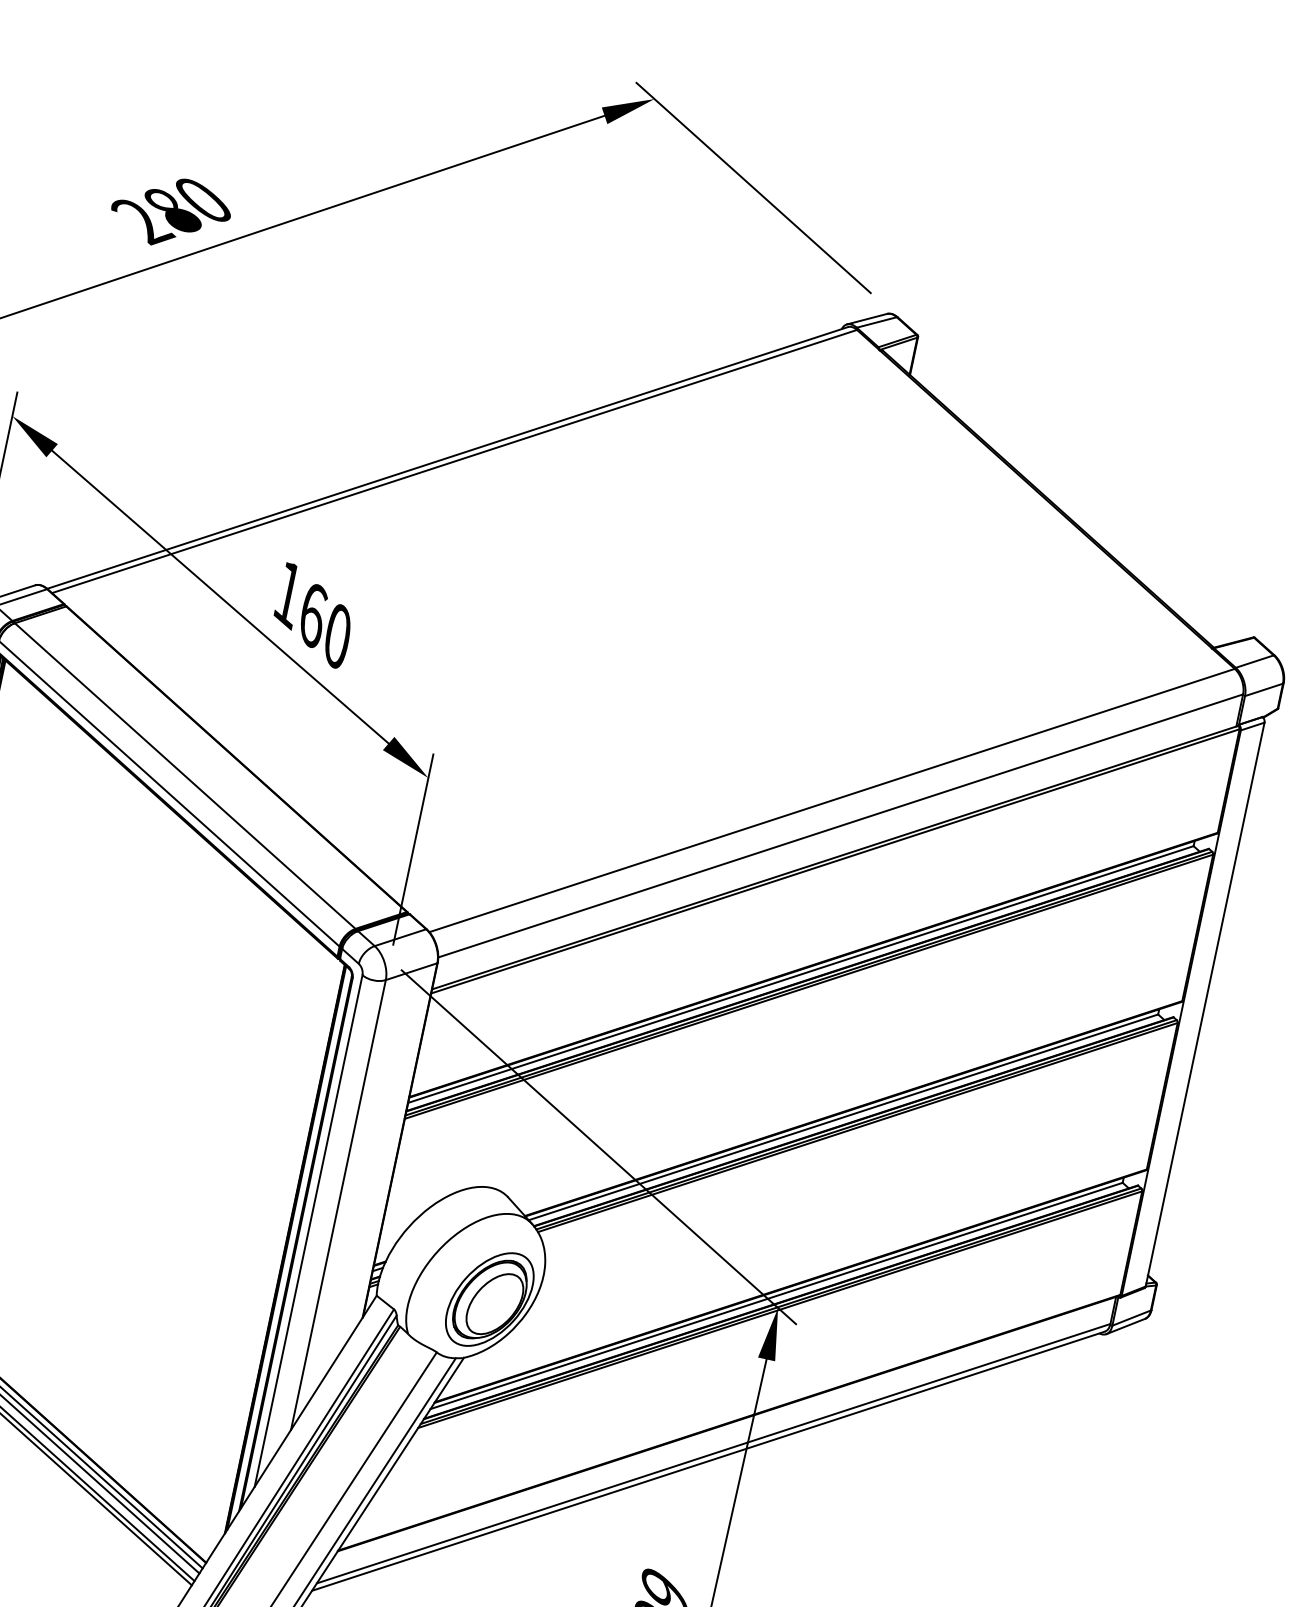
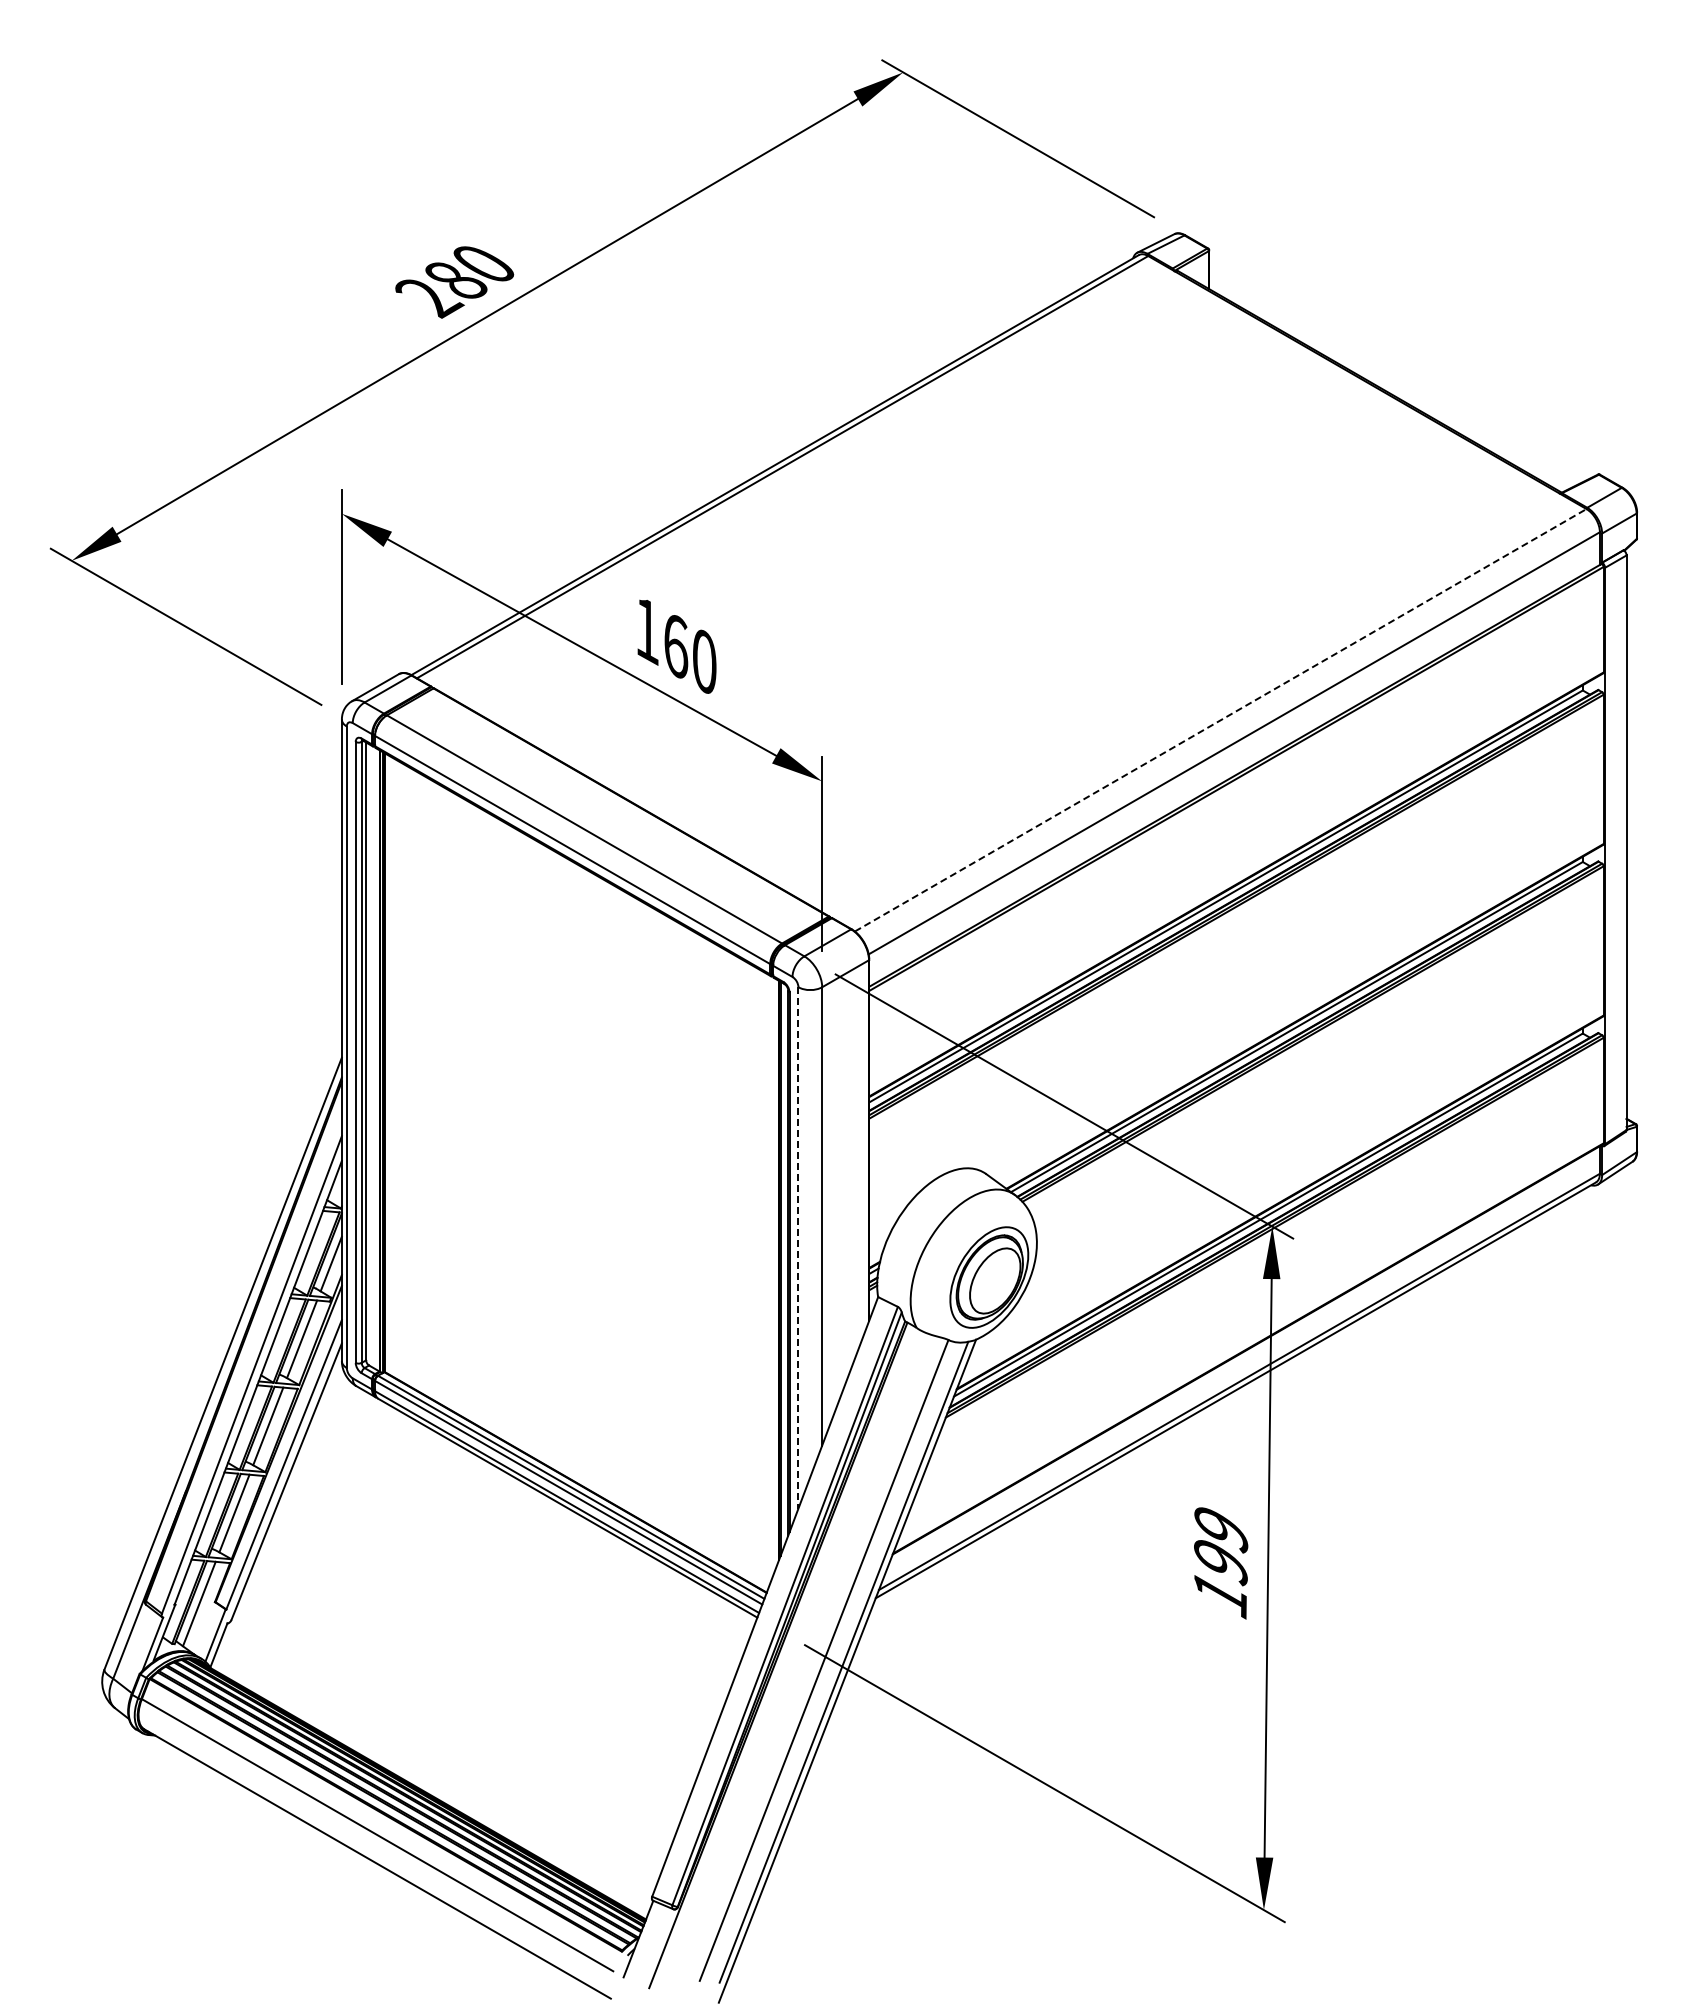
line: (832, 800) -> (1221, 720), solid -> dashed
line: (308, 1230) -> (798, 1247), solid -> dashed

